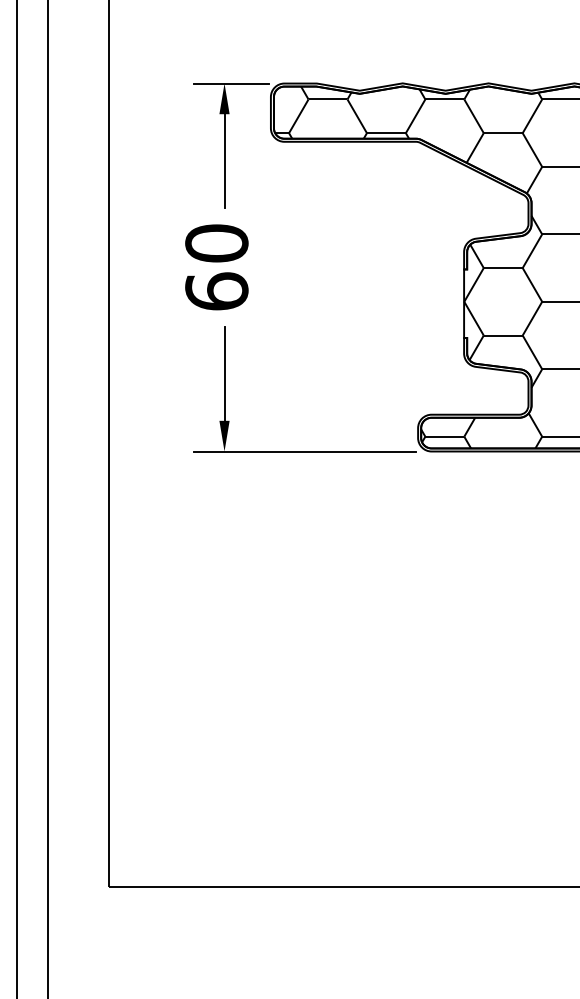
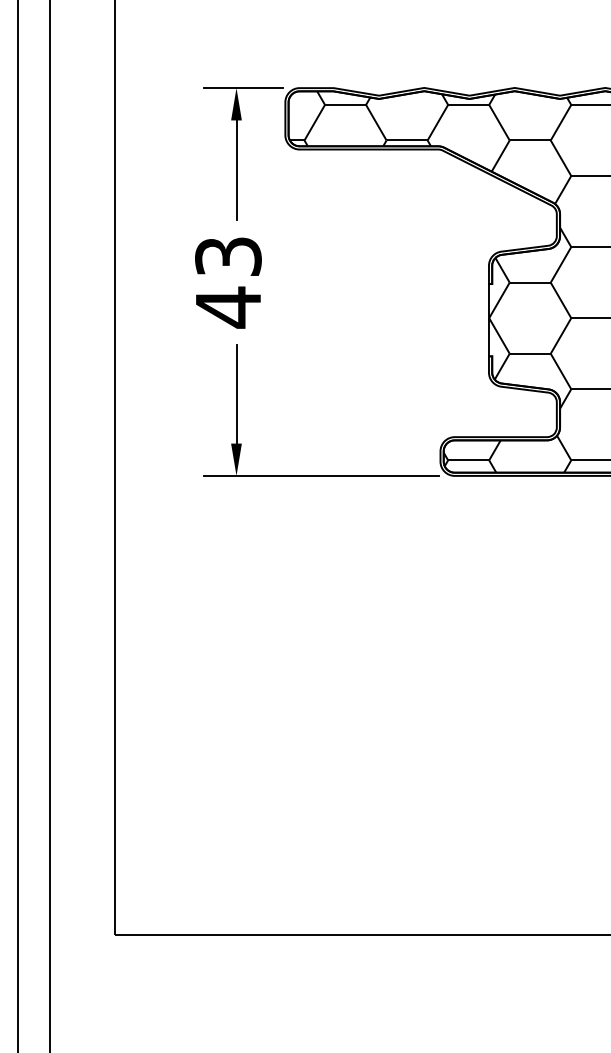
text: (216, 267) -> (228, 281), 60 -> 43

